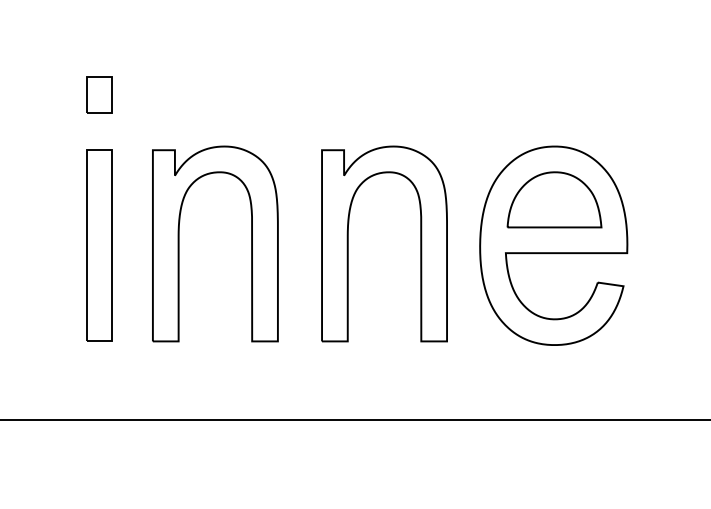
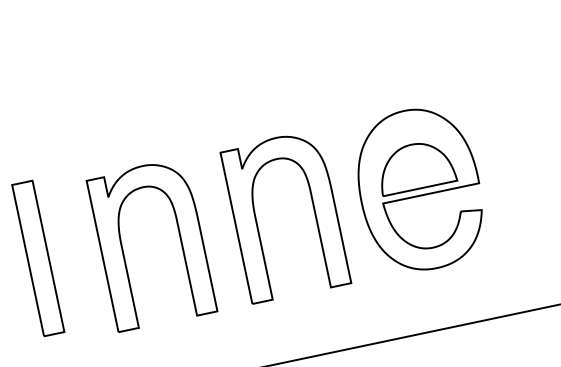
part: (99, 94) -> (35, 145), removed
part: (554, 199) -> (415, 166), moved
part: (99, 245) -> (38, 258), moved

